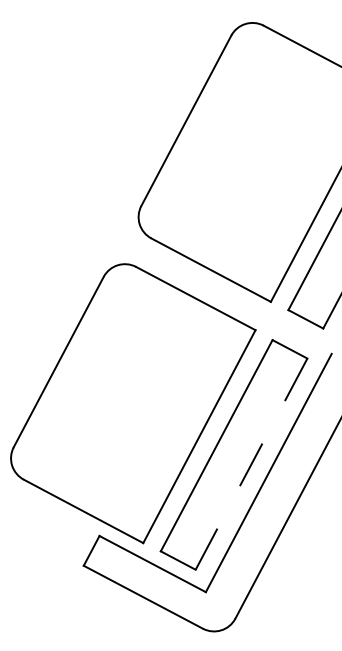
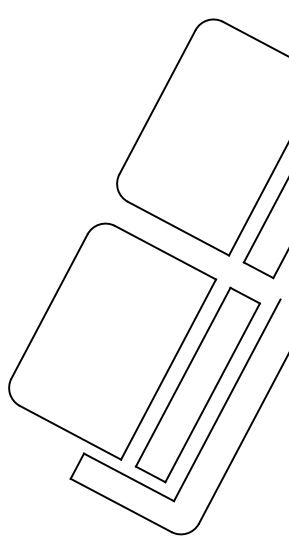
line: (251, 464) -> (212, 393), dashed -> solid

